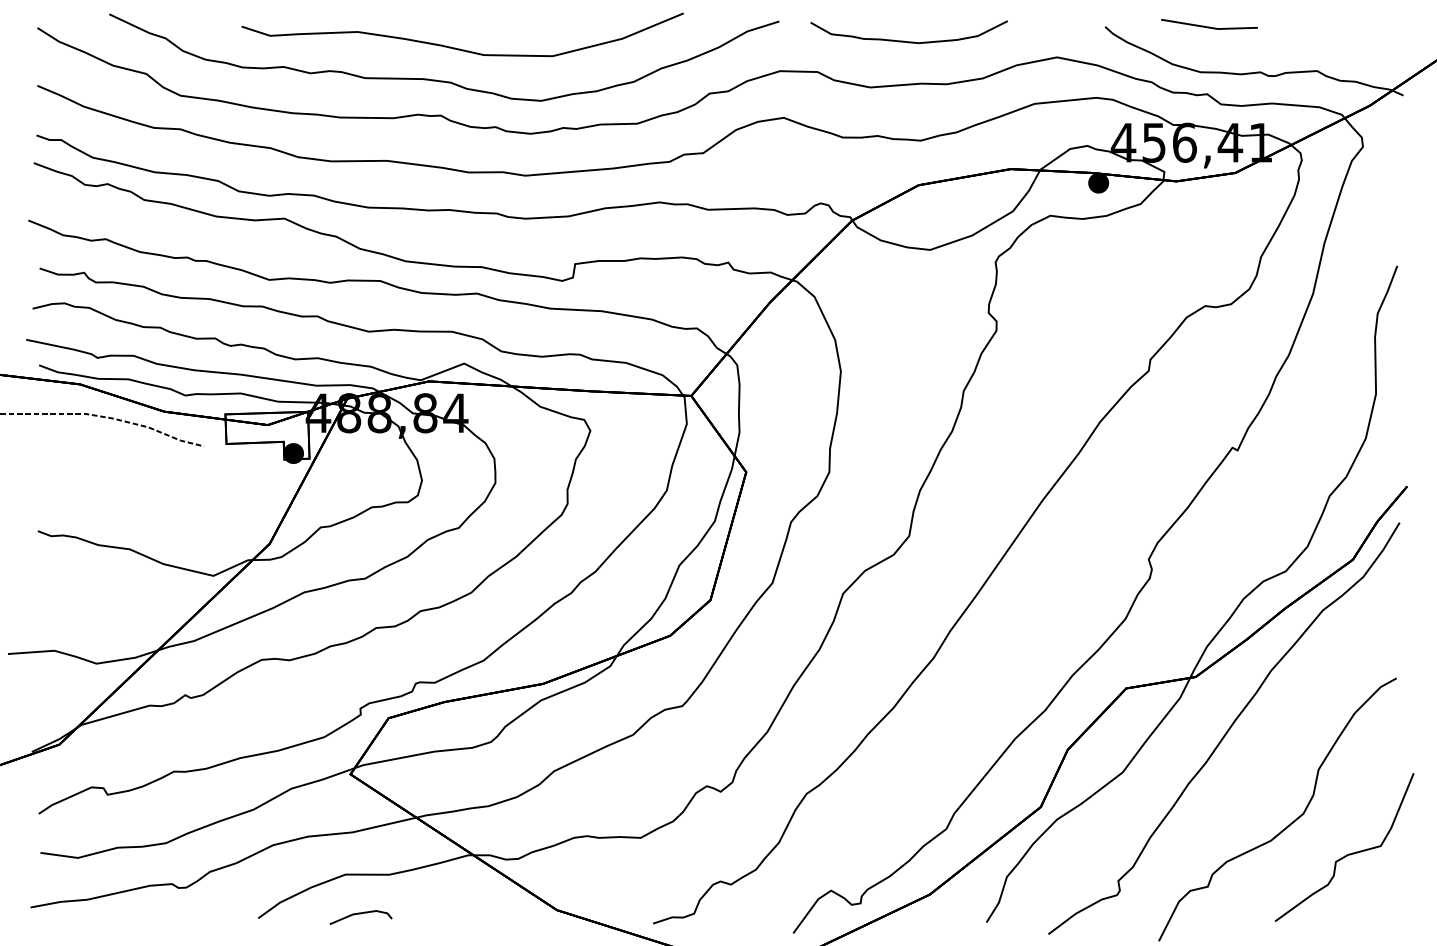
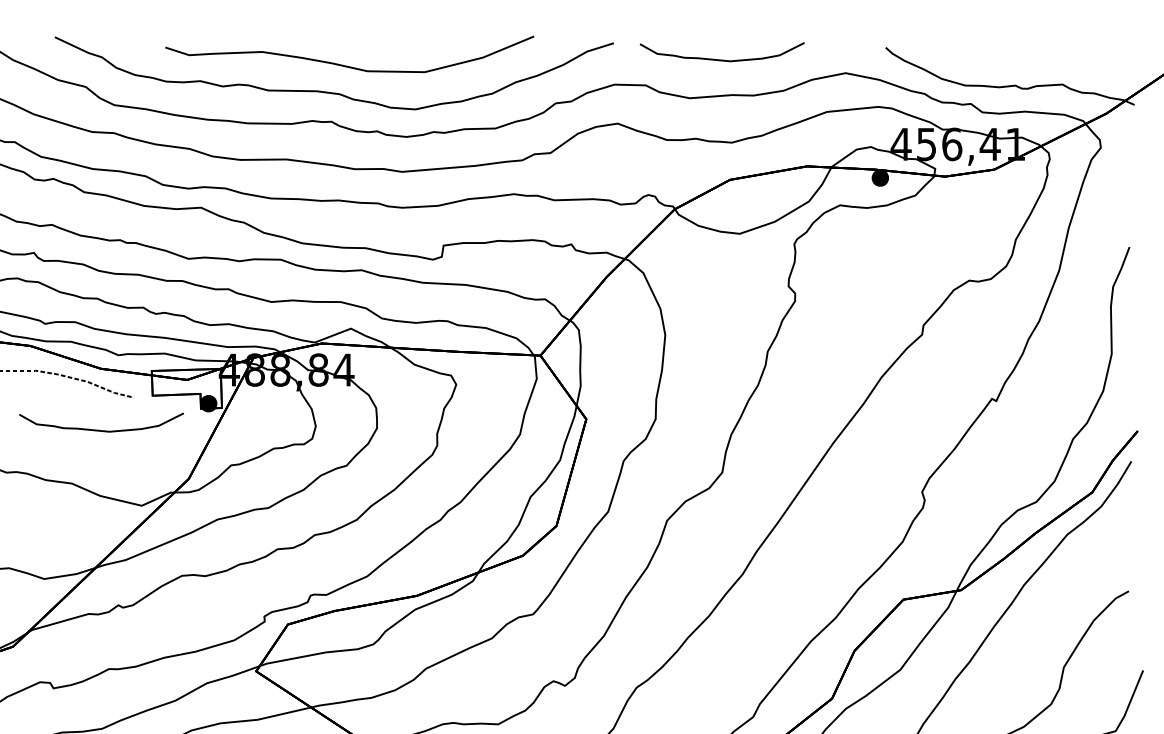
line: (1209, 26) -> (972, 47), removed
curve: (160, 484) -> (97, 429), added

